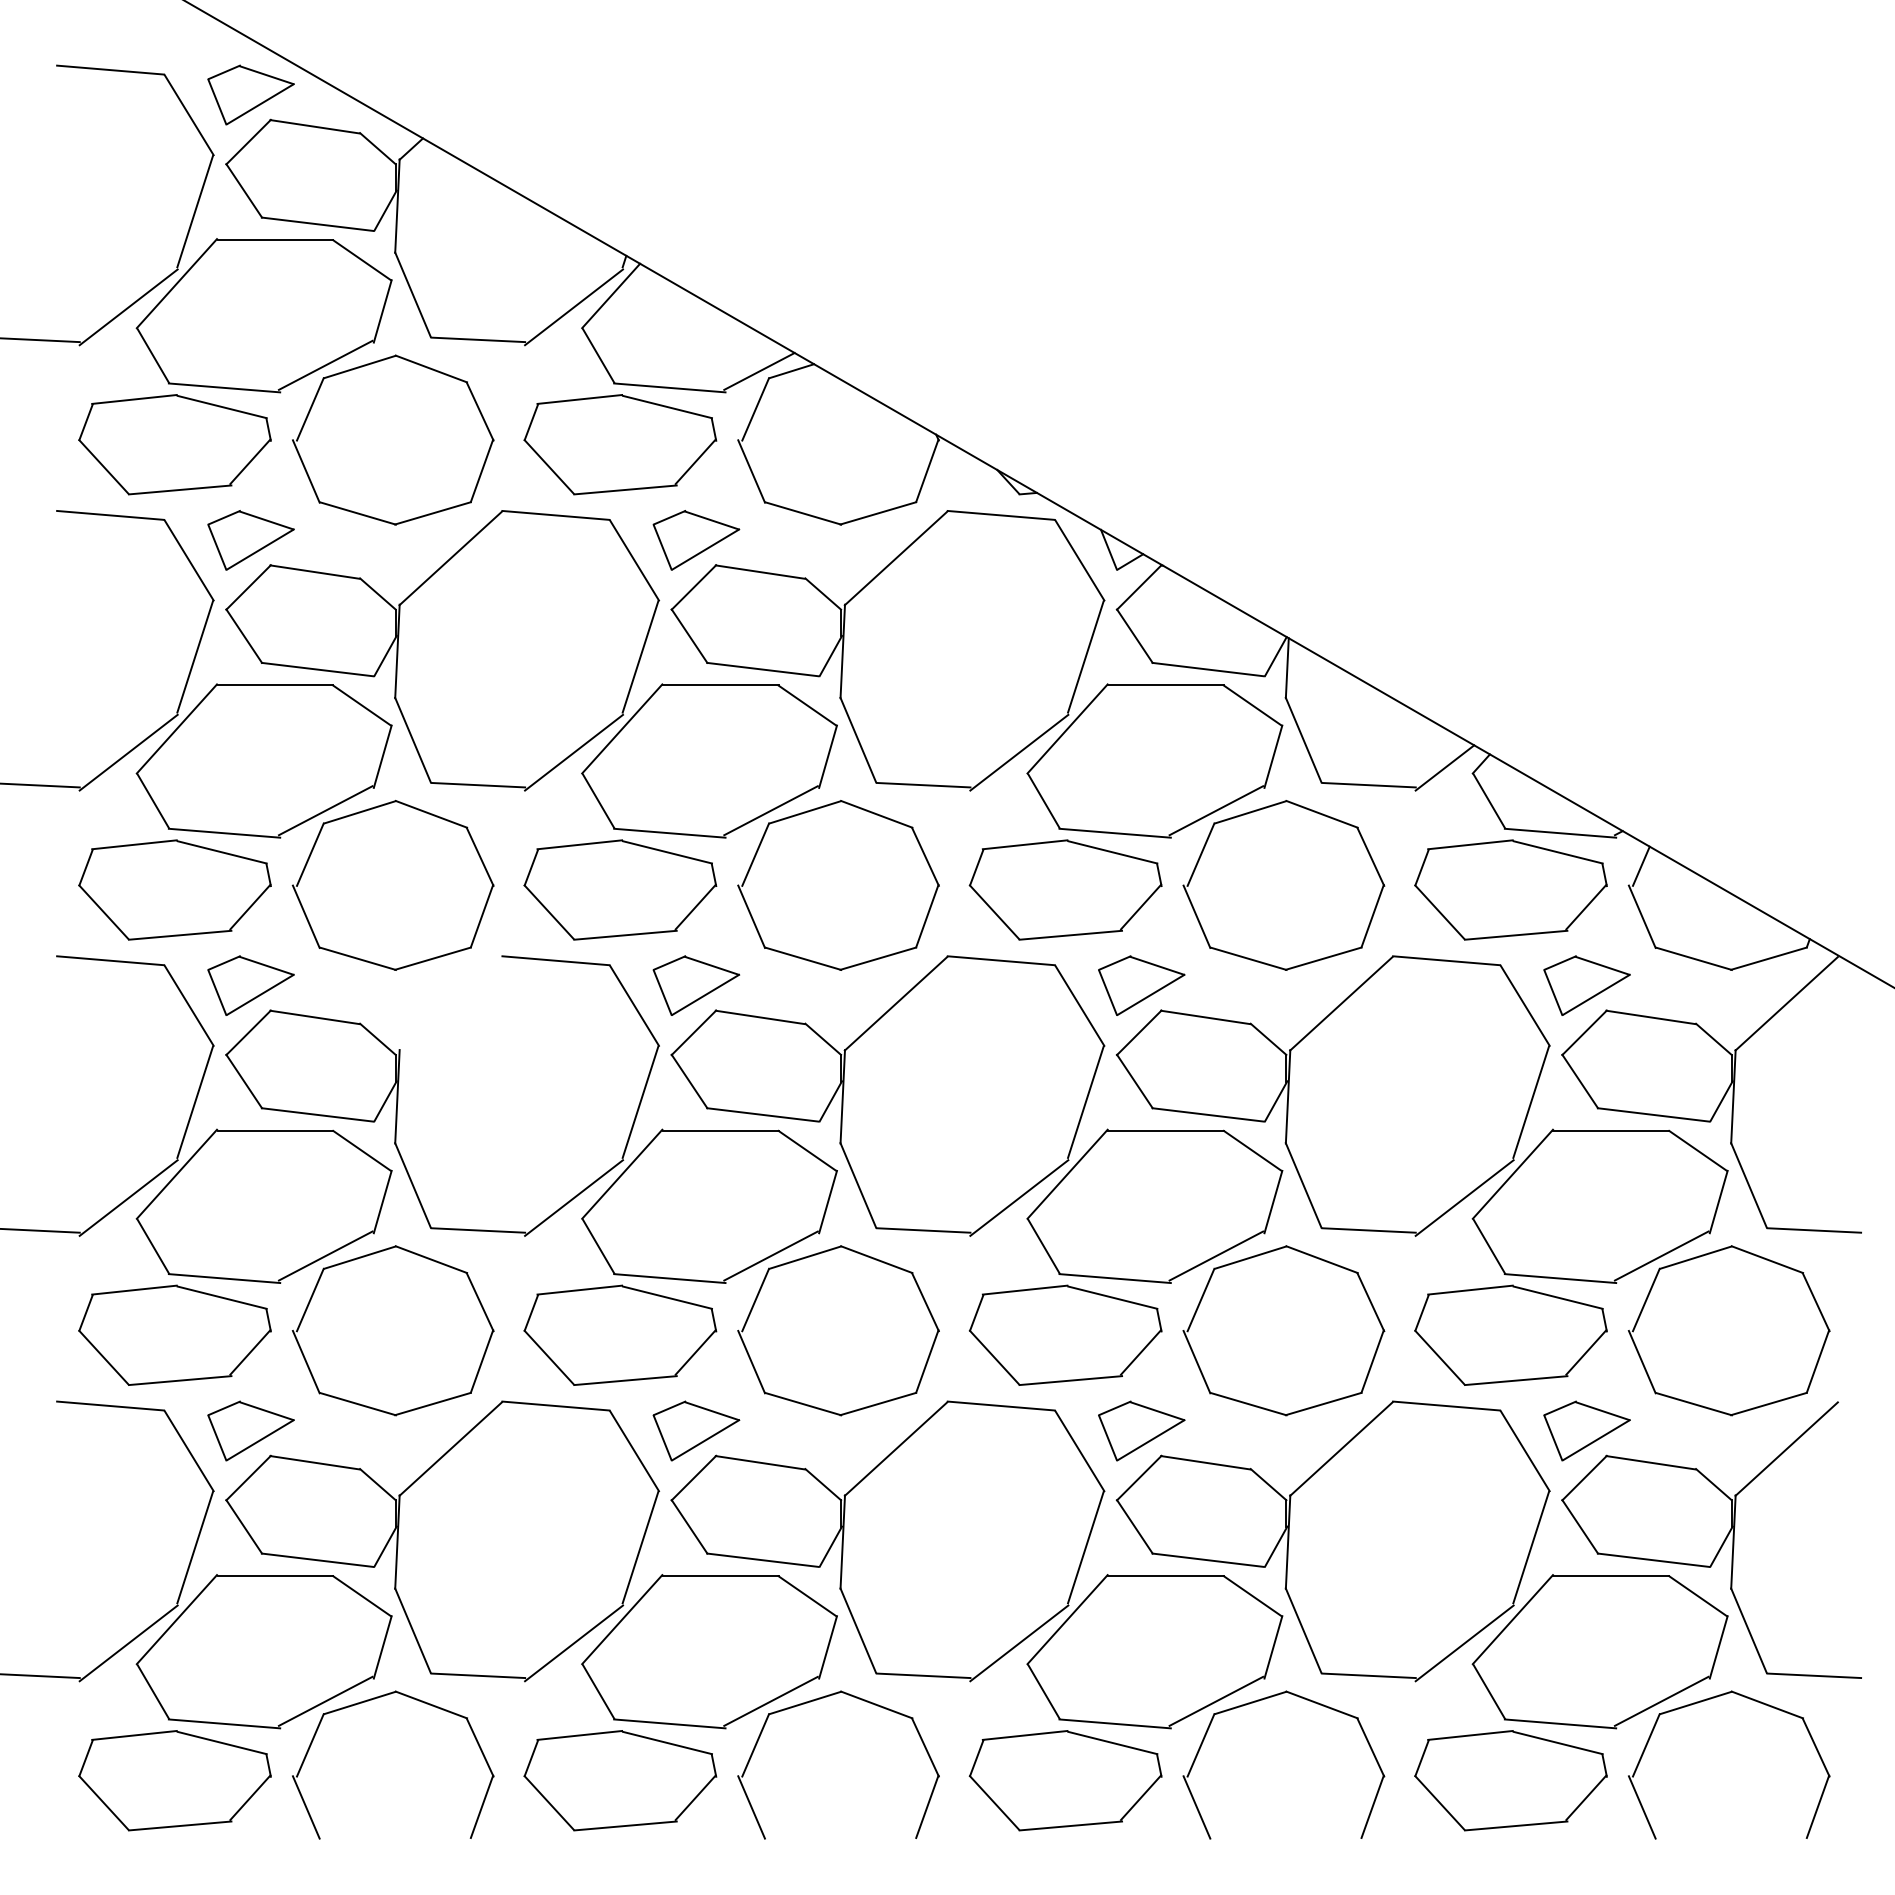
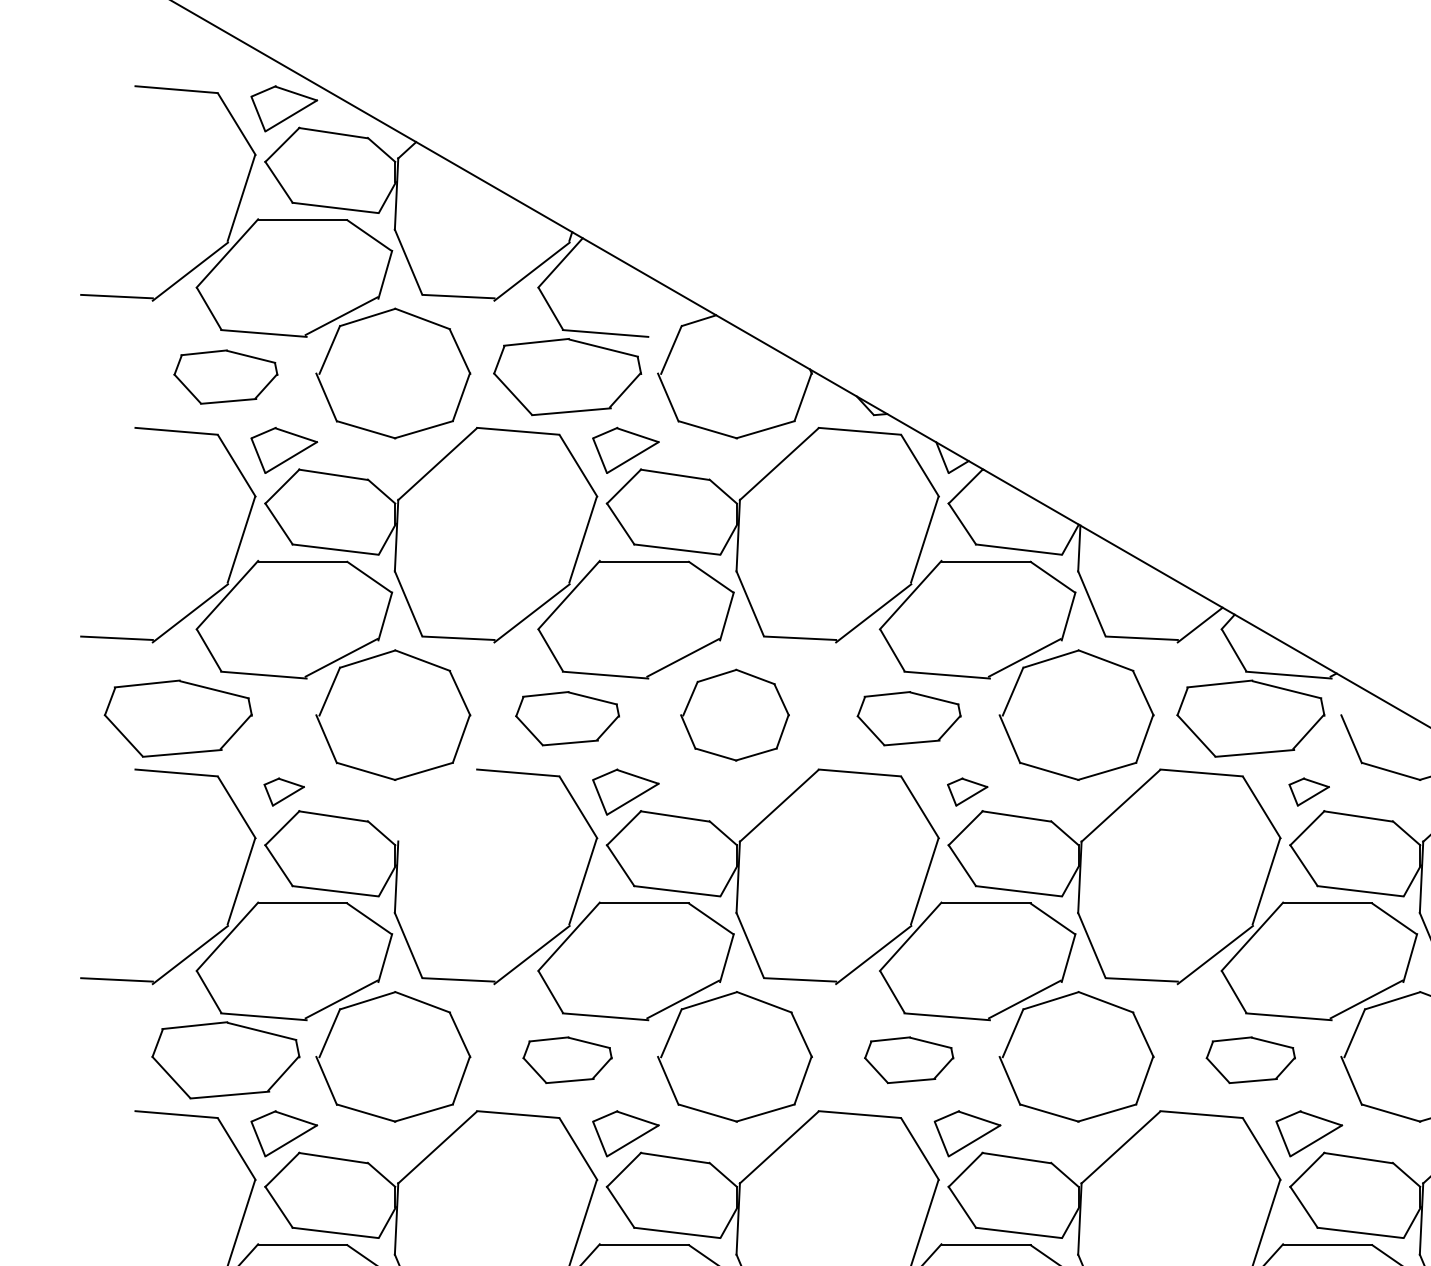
line: (759, 371) -> (674, 320), removed
part: (174, 444) -> (225, 376), size x0.7
line: (1640, 865) -> (1350, 699), removed
part: (838, 885) -> (734, 715), size x0.7
part: (174, 889) -> (177, 718), moved
part: (620, 889) -> (567, 718), size x0.7
part: (1065, 889) -> (909, 718), size x0.7
part: (250, 985) -> (283, 791), size x0.6
part: (1141, 985) -> (967, 791), size x0.6
part: (1586, 985) -> (1308, 791), size x0.6
part: (620, 1334) -> (567, 1059), size x0.6
part: (1065, 1334) -> (909, 1059), size x0.6
part: (1510, 1334) -> (1250, 1059), size x0.6

